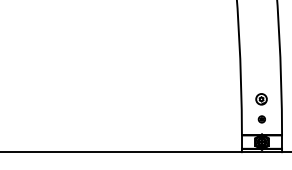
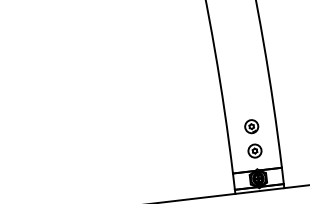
part: (261, 119) -> (254, 151), size x1.67

